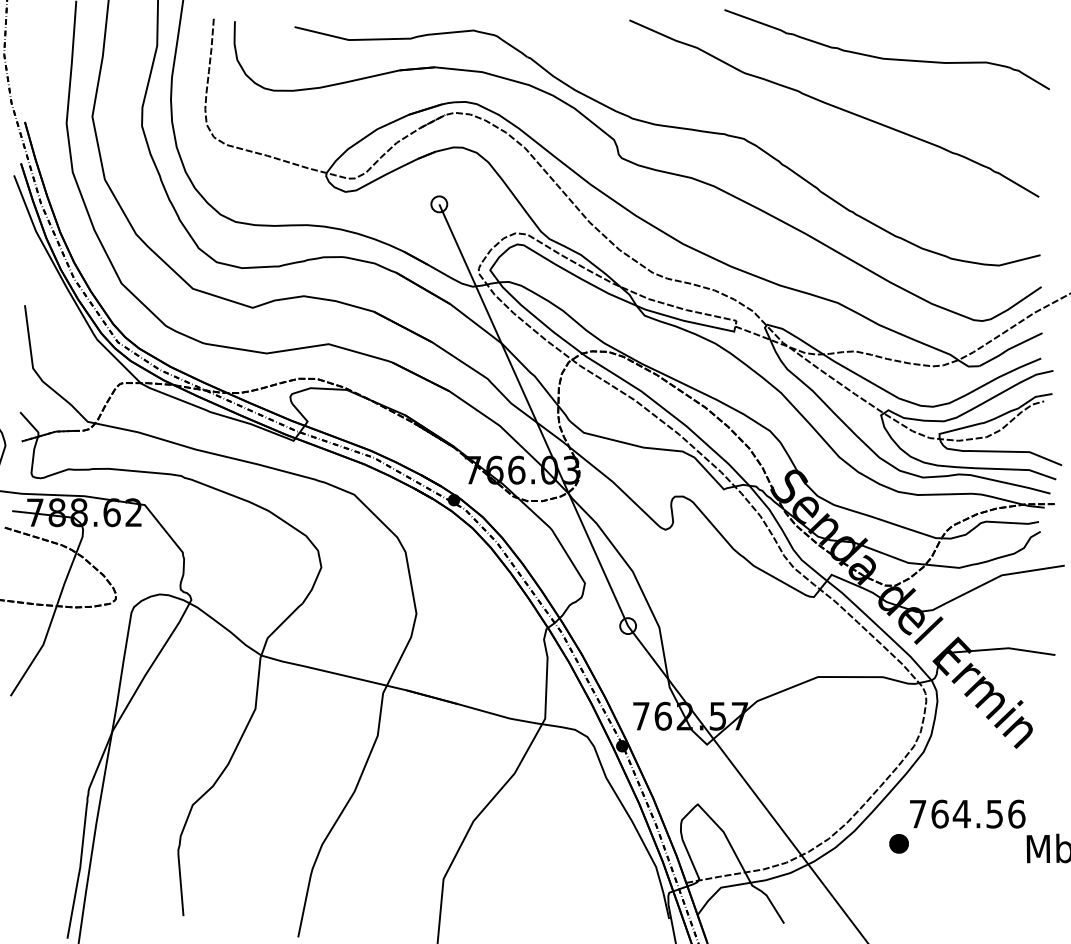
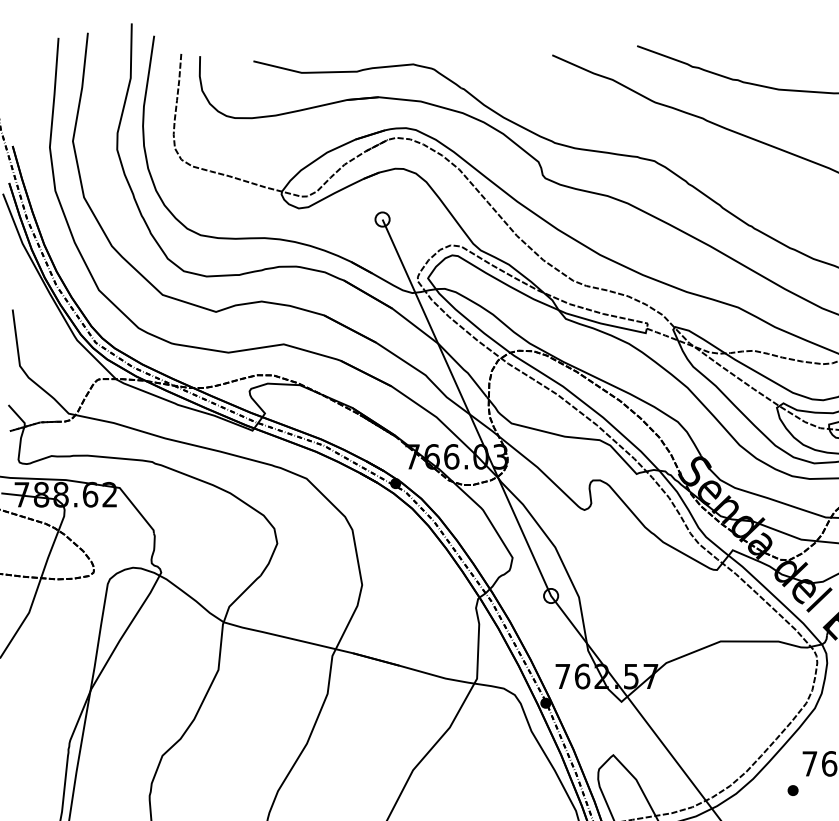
part: (899, 844) -> (793, 790), size x0.62

